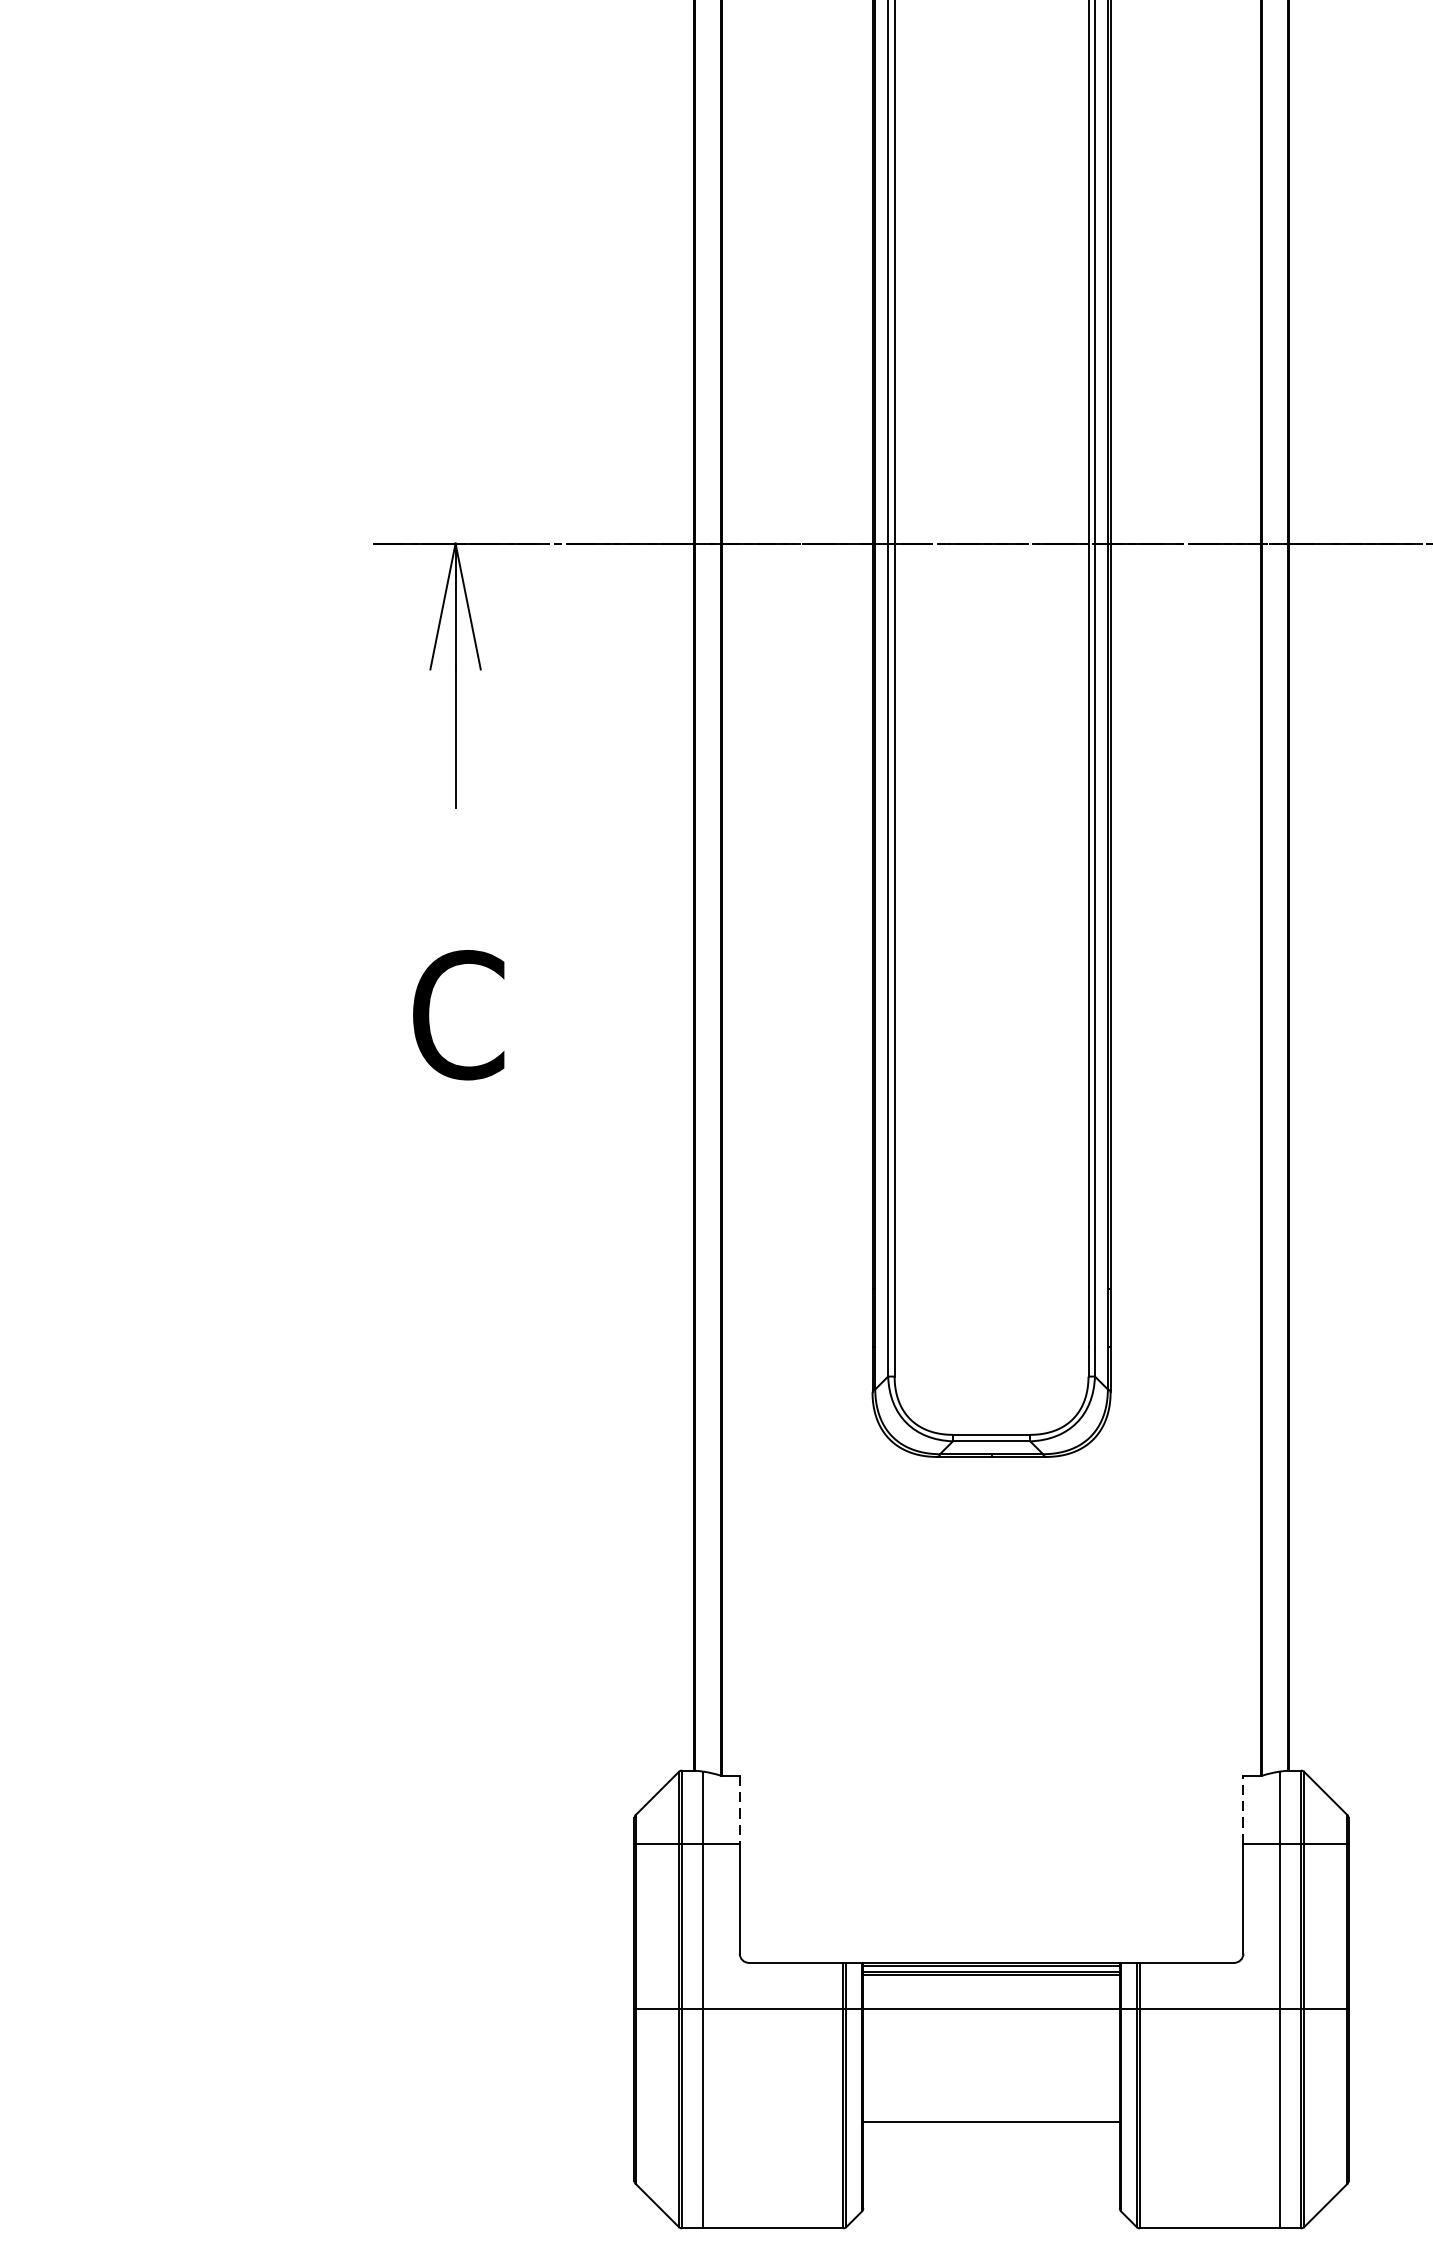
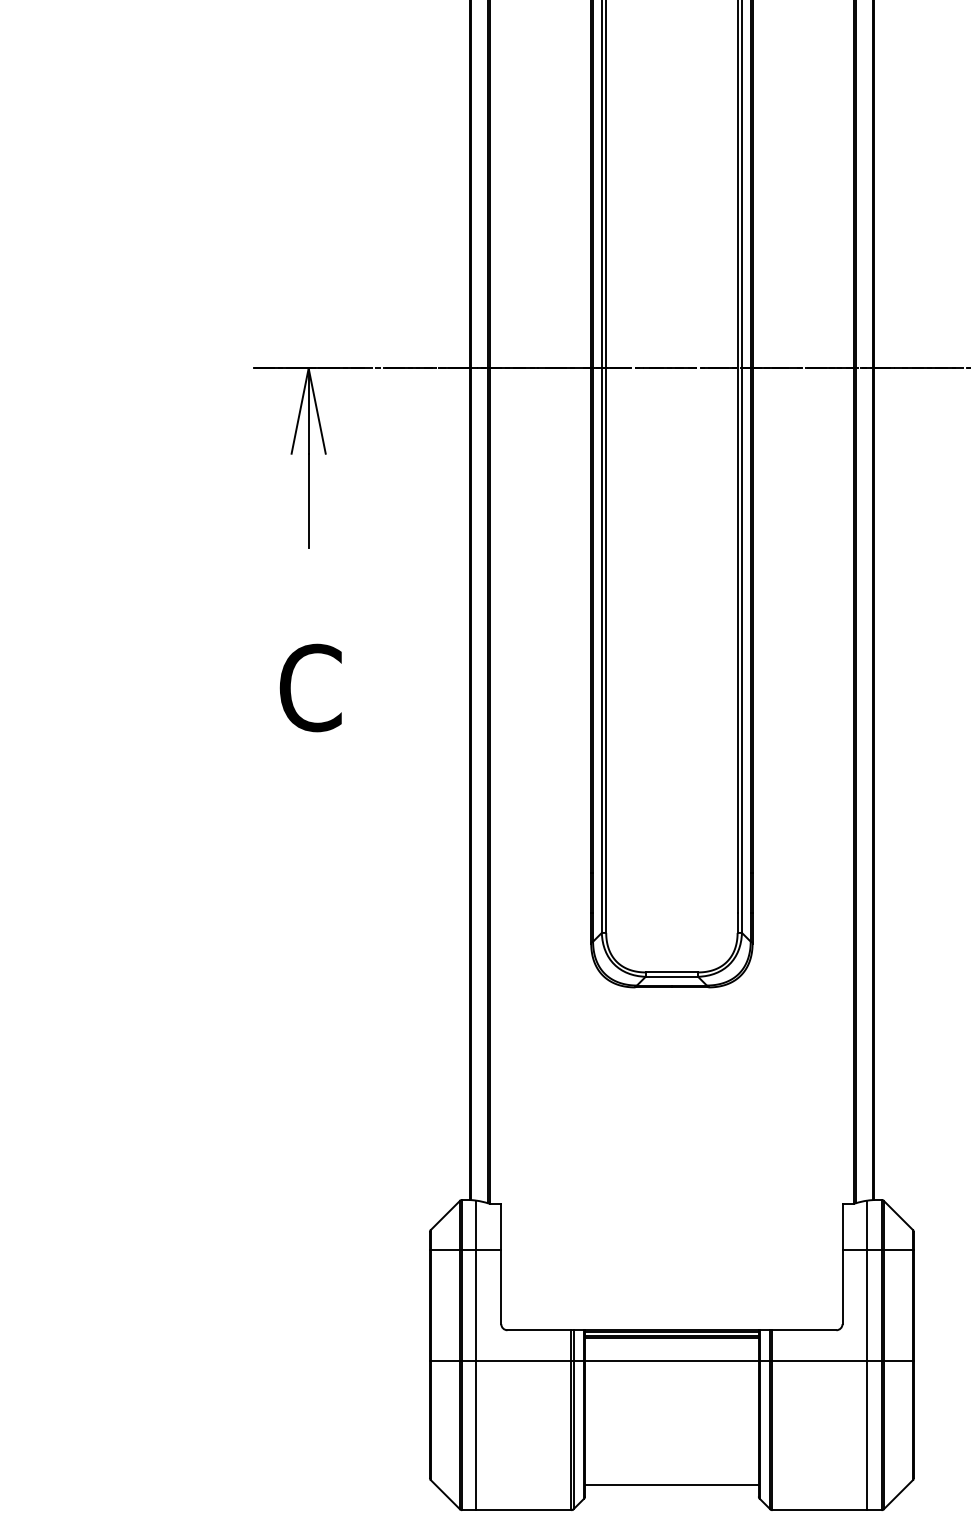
line: (1243, 1809) -> (842, 1226), dashed -> solid
line: (740, 1811) -> (501, 1227), dashed -> solid
line: (990, 2122) -> (671, 1485), moved

